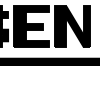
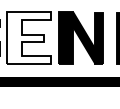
fill: (31, 26) -> (29, 37), removed

